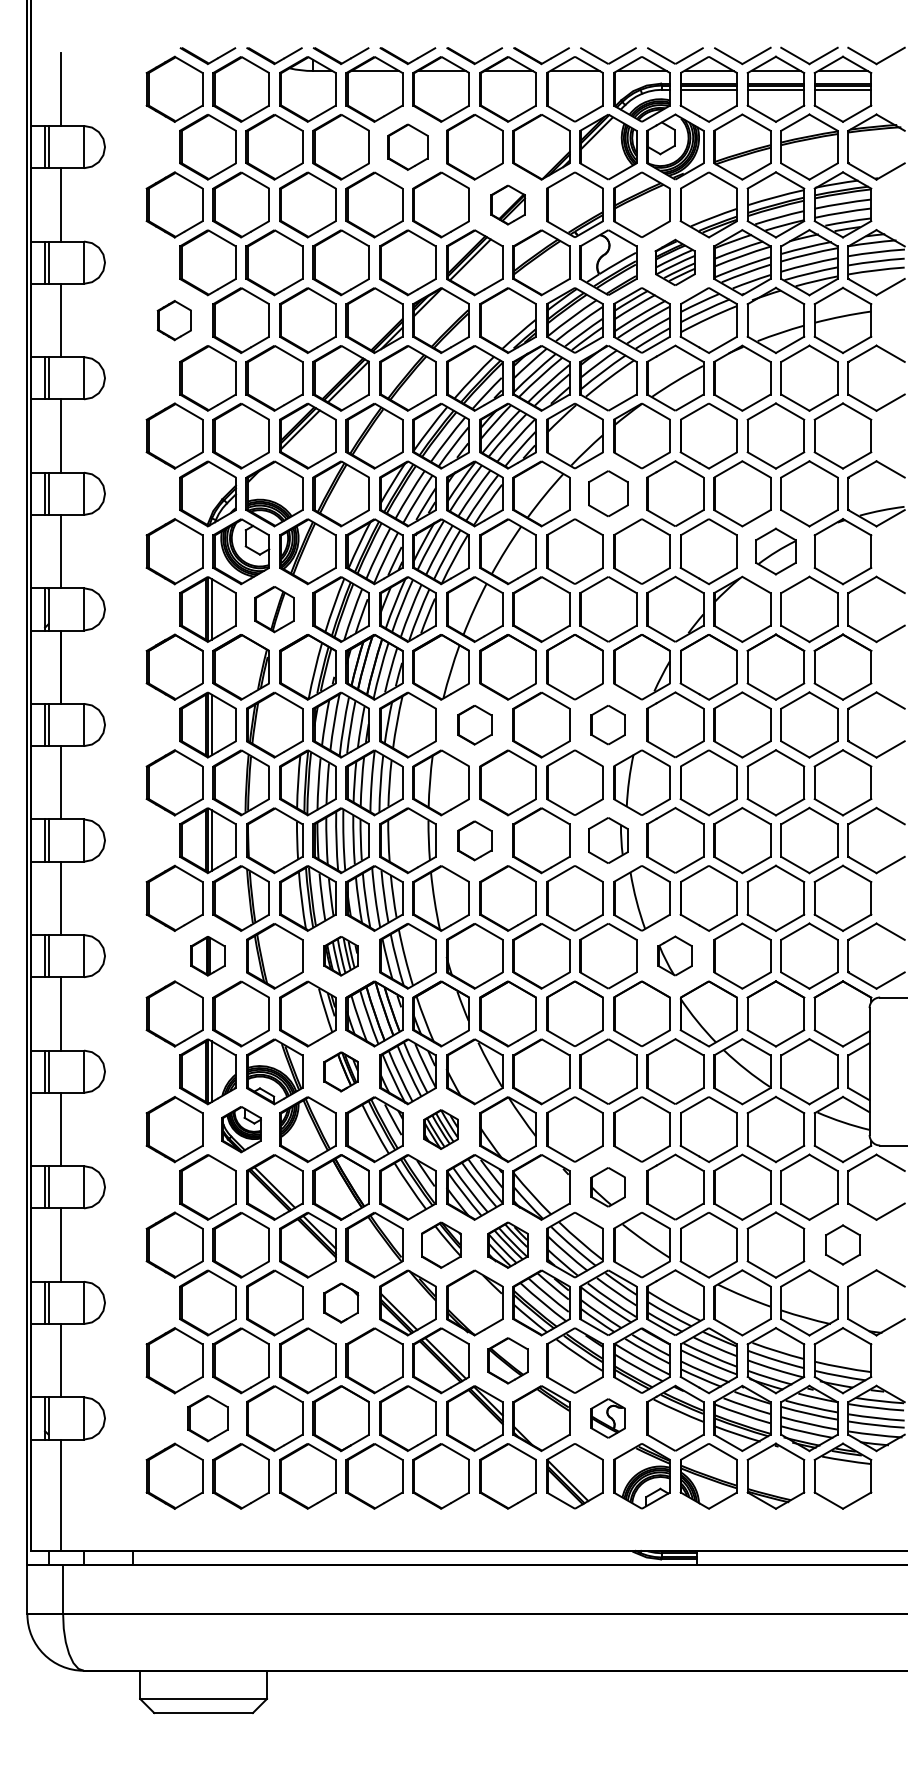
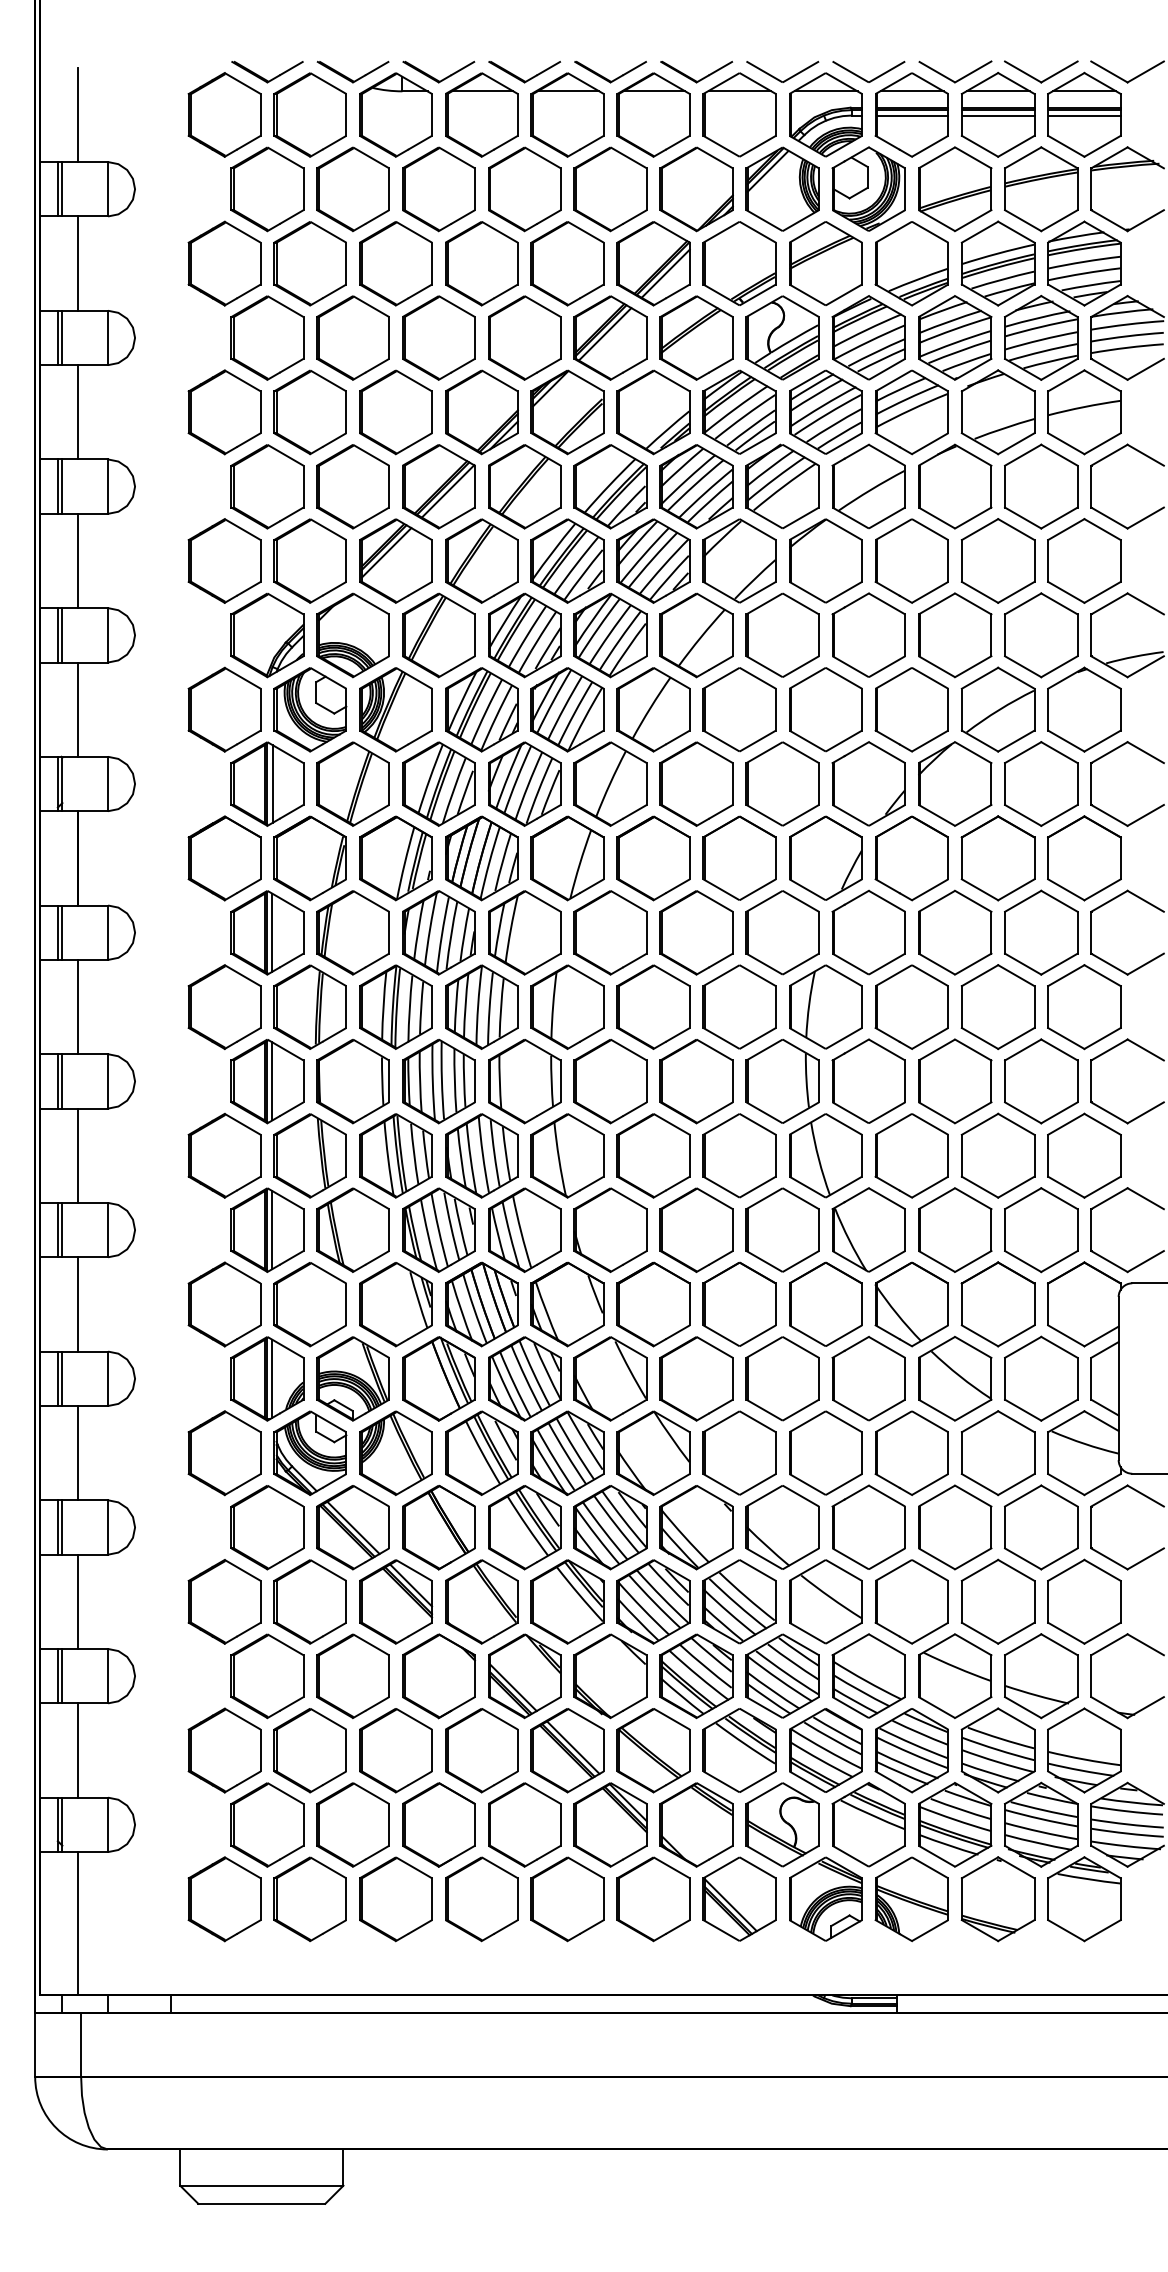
part: (407, 147) -> (524, 189), size x1.43
part: (508, 204) -> (653, 263), size x1.67
part: (675, 262) -> (868, 337), size x1.43
part: (174, 320) -> (224, 412), size x1.67
part: (608, 493) -> (782, 634), size x1.43
part: (775, 551) -> (997, 709), size x1.43
part: (274, 609) -> (352, 783), size x1.43
part: (474, 724) -> (610, 932), size x1.67
part: (608, 724) -> (782, 932), size x1.67
part: (474, 840) -> (610, 1081), size x1.67
part: (608, 840) -> (782, 1081), size x1.43
part: (207, 955) -> (267, 1229), size x1.67
part: (340, 955) -> (438, 1229), size x1.67
part: (675, 955) -> (868, 1229), size x1.67
part: (340, 1071) -> (438, 1378), size x1.67
part: (241, 1129) -> (310, 1452), size x1.43
part: (441, 1129) -> (567, 1452), size x1.67
part: (608, 1187) -> (782, 1527), size x1.67
part: (441, 1244) -> (567, 1601), size x1.43
part: (508, 1244) -> (653, 1601), size x1.43
part: (843, 1244) -> (1084, 1601), size x1.67
part: (340, 1303) -> (438, 1676), size x1.67
part: (508, 1360) -> (653, 1750), size x1.43
part: (207, 1418) -> (267, 1824), size x1.43
part: (608, 1418) -> (782, 1824), size x1.67

